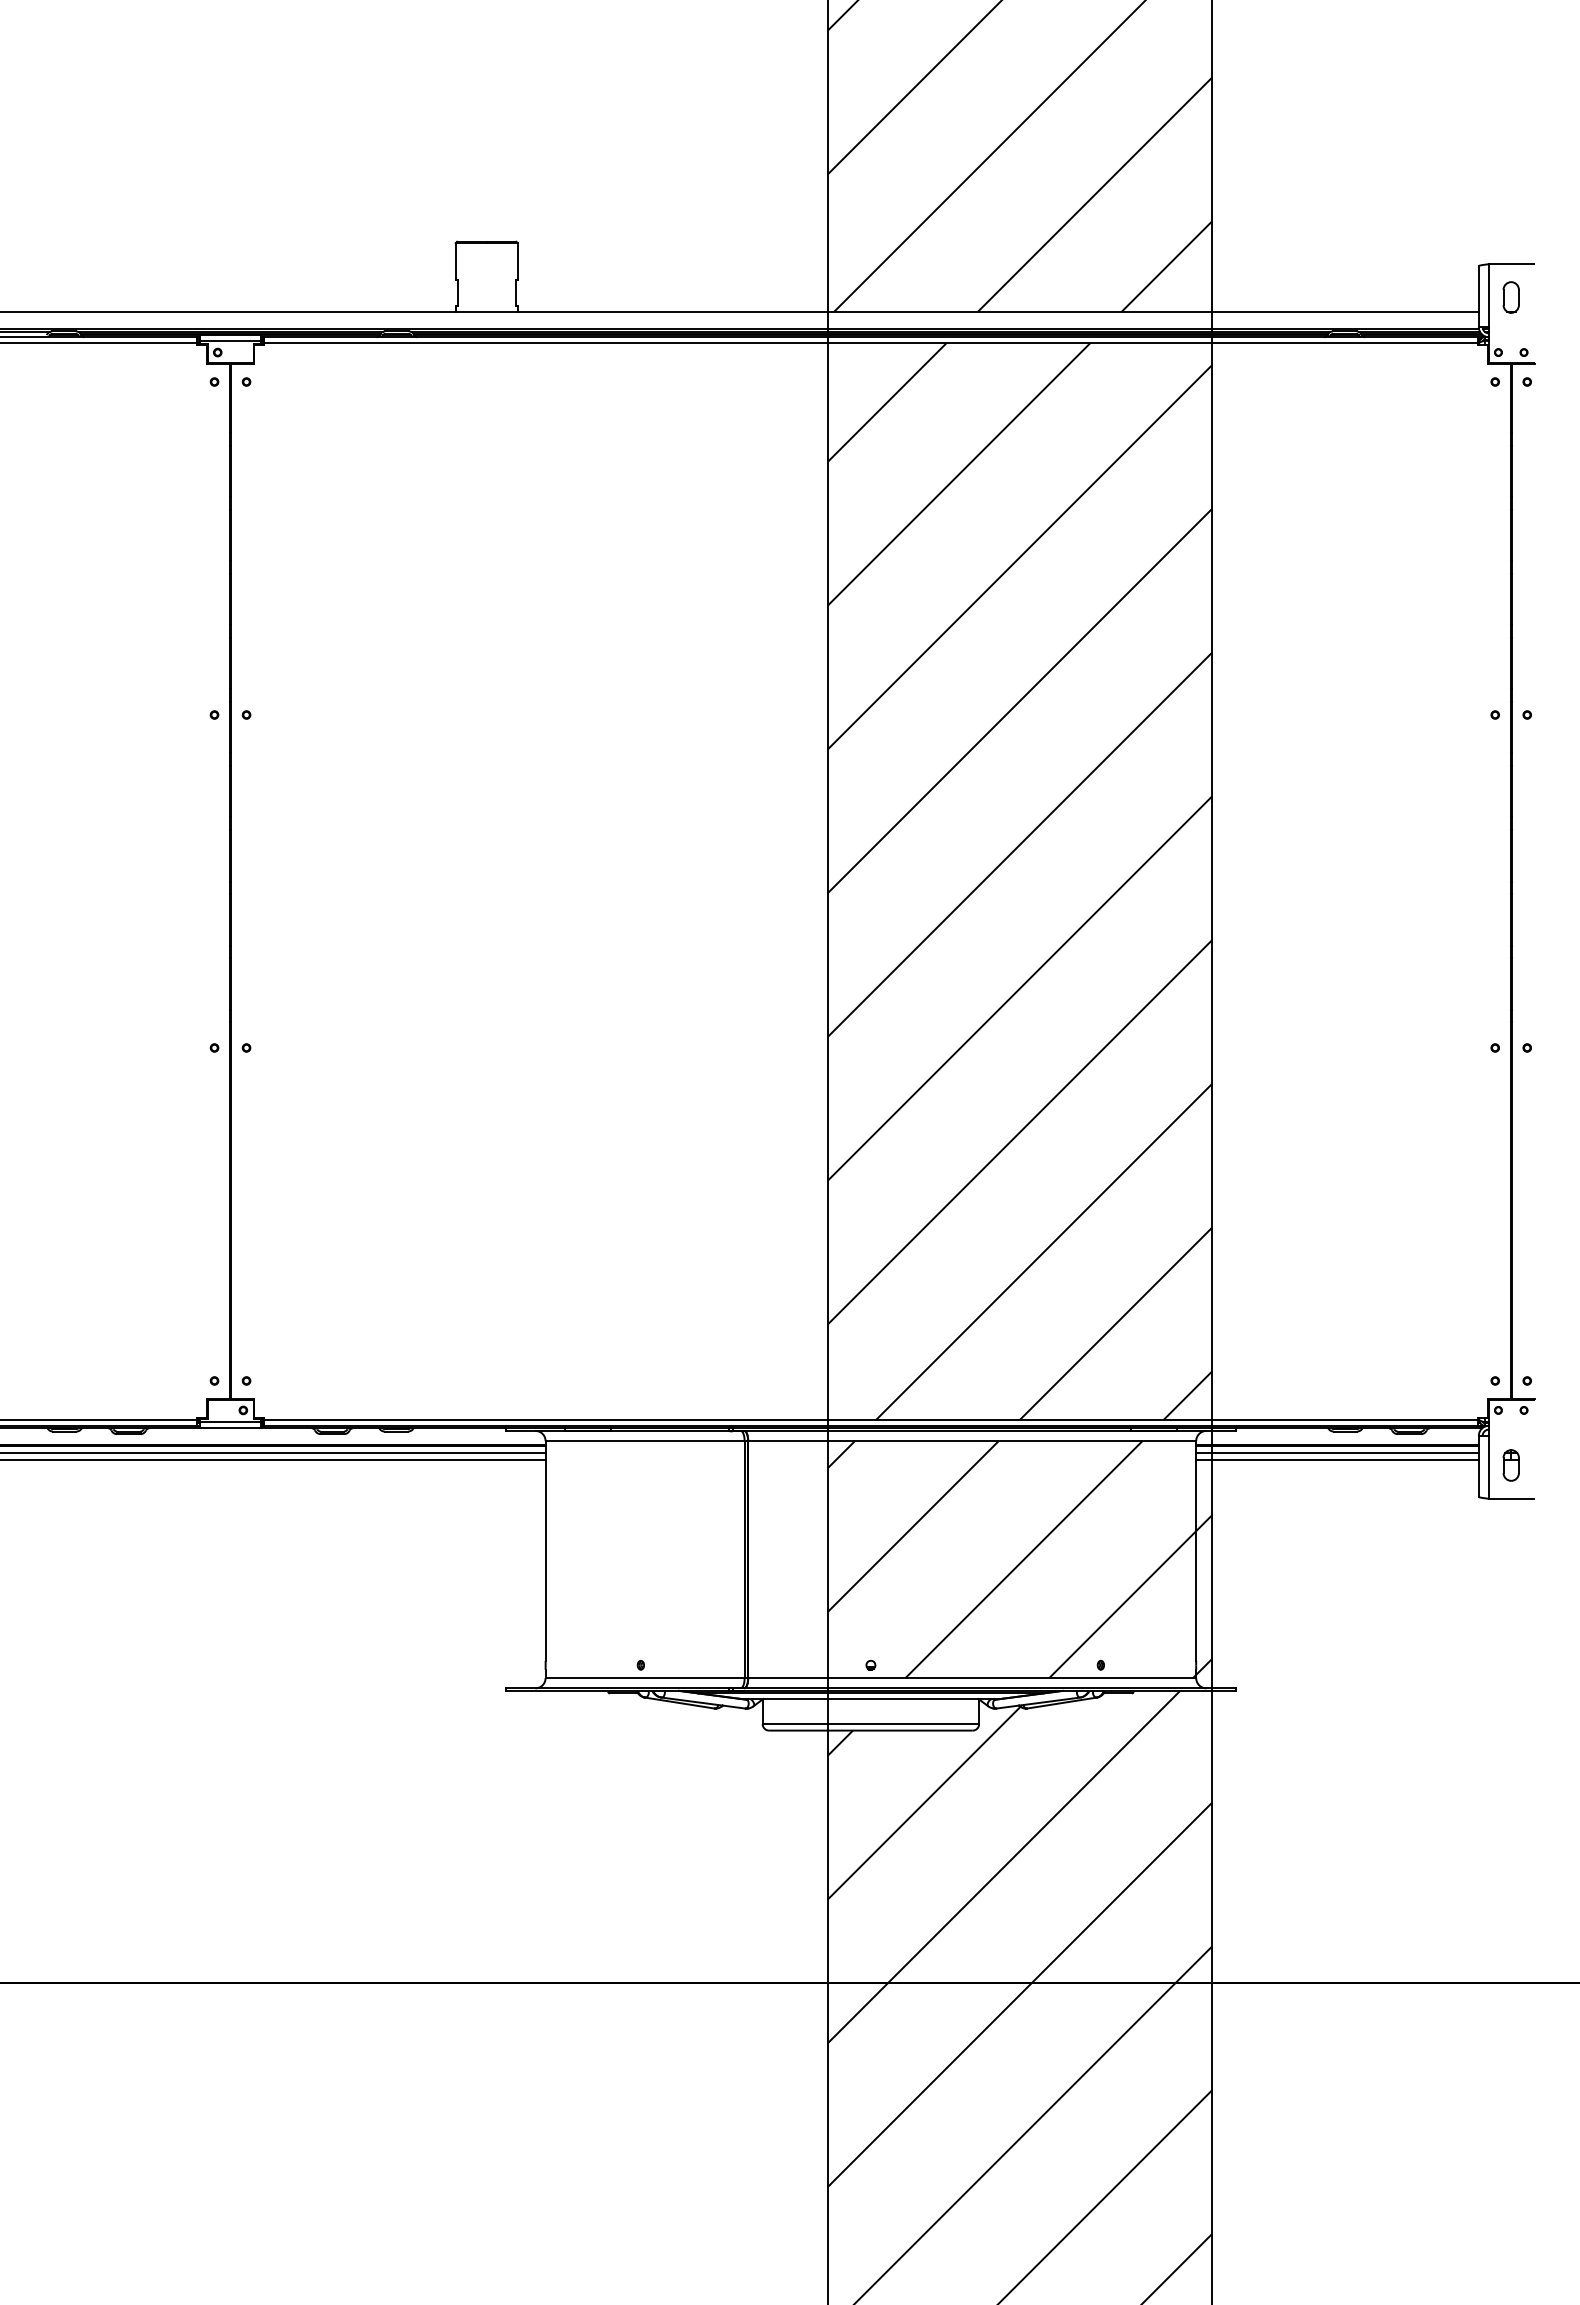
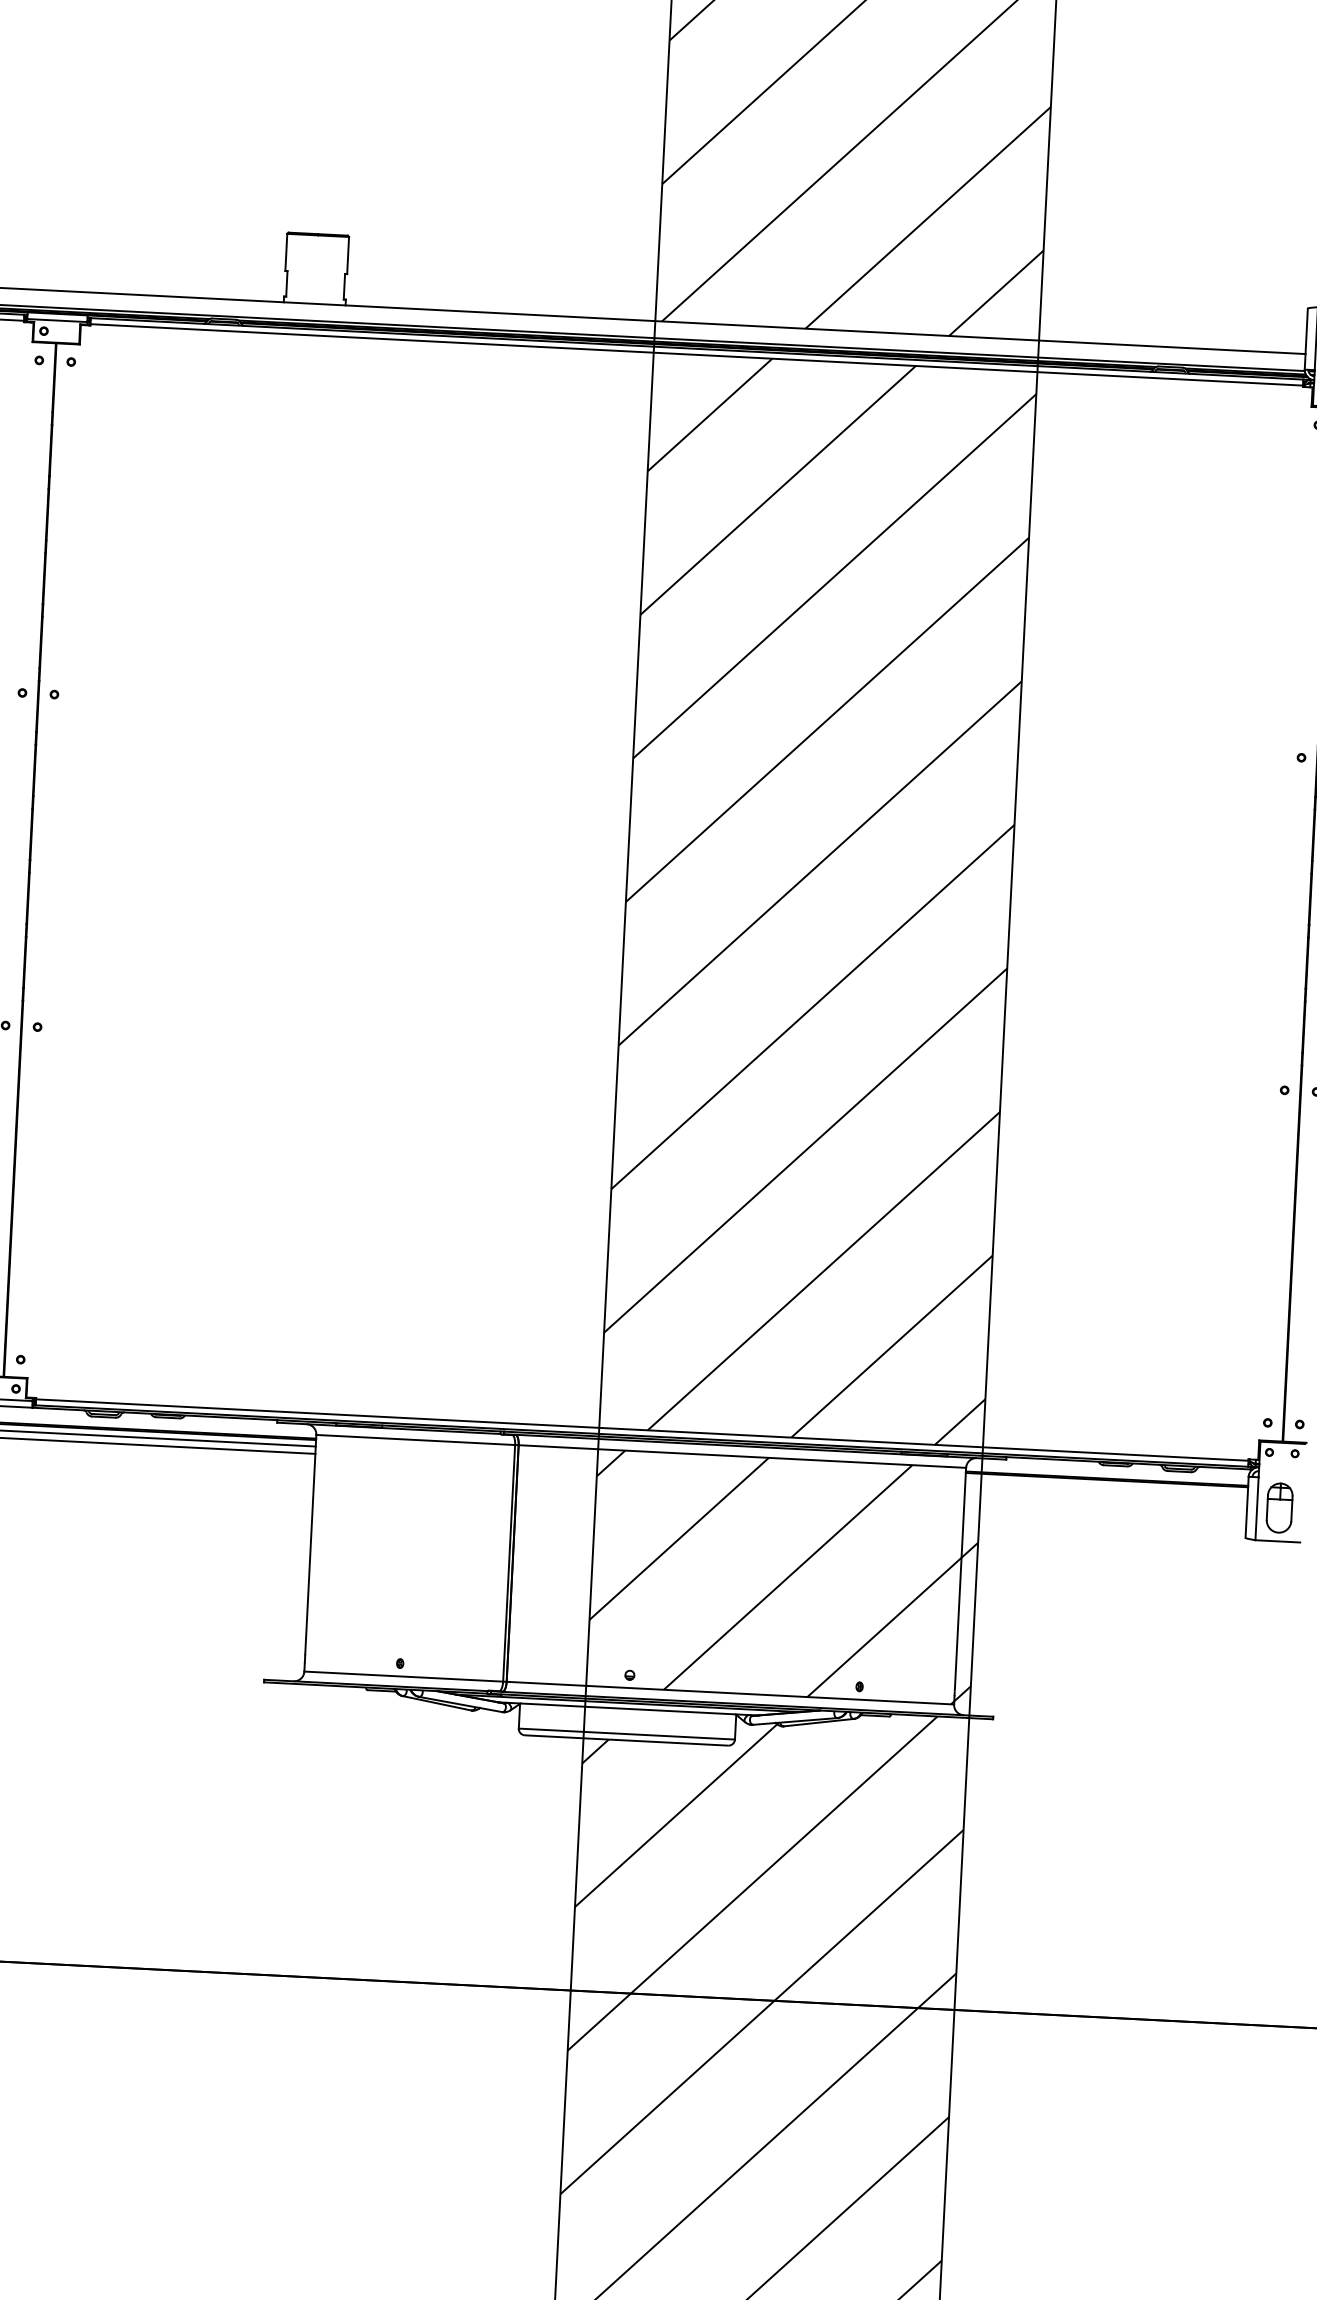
line: (1337, 1452) -> (1106, 1486), removed
line: (1337, 1460) -> (1106, 1494), removed
part: (1510, 1465) -> (1278, 1508), size x1.6

